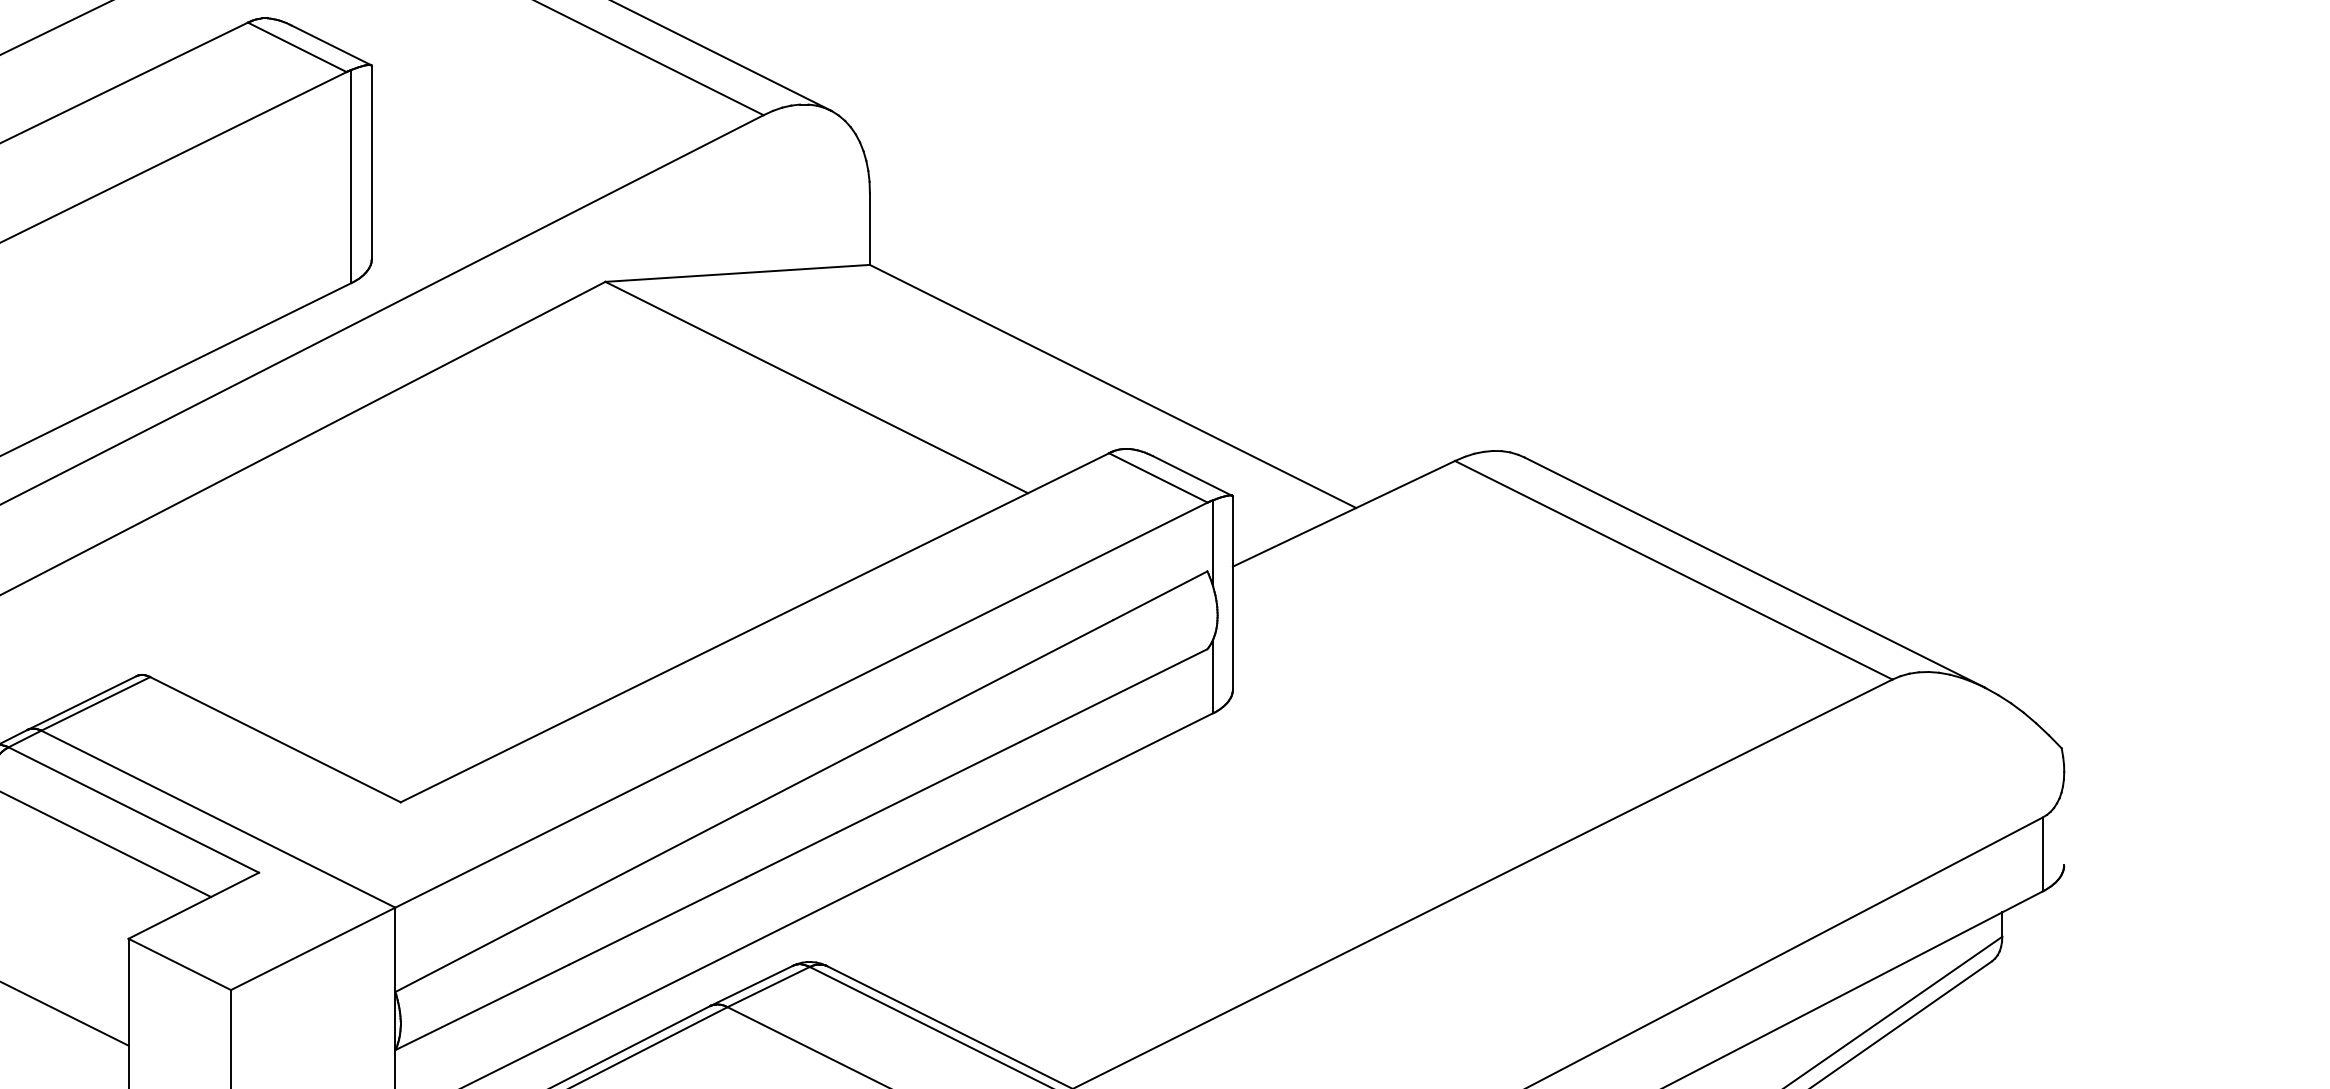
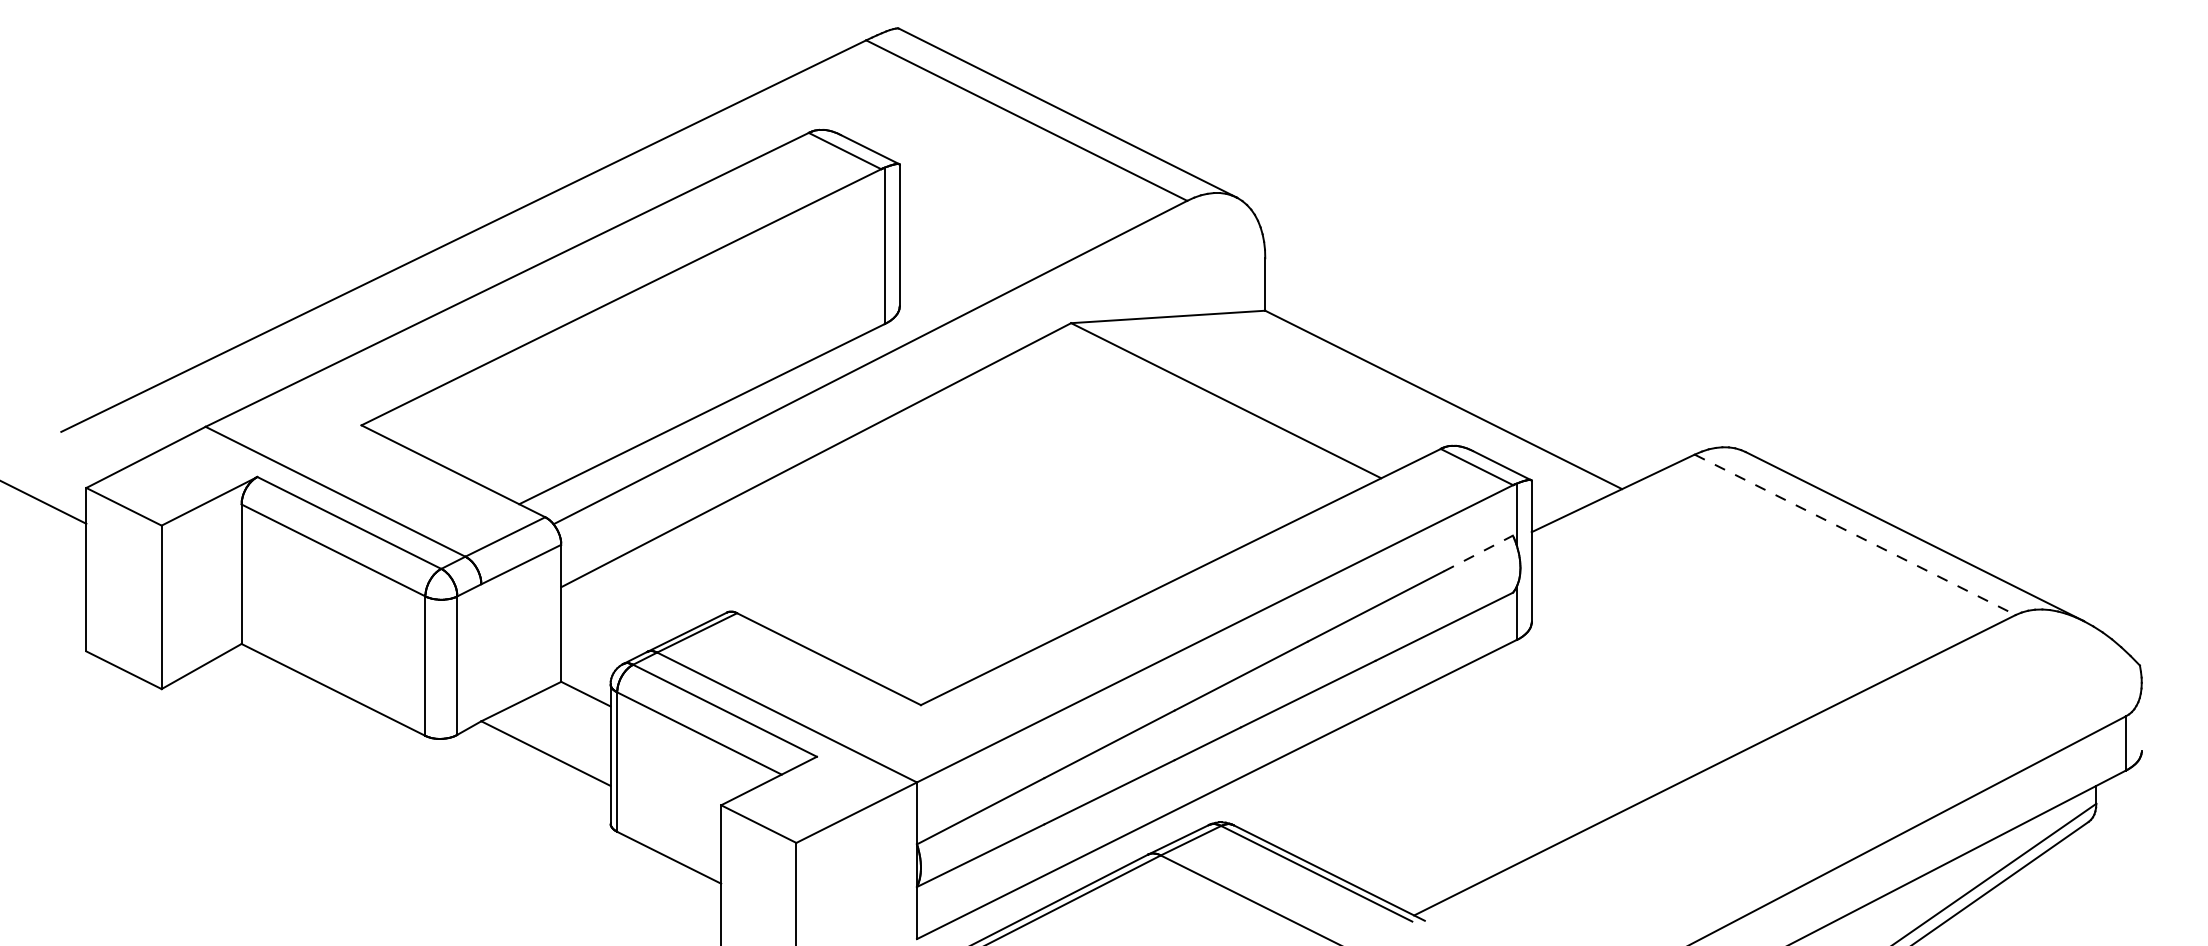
line: (1674, 571) -> (1855, 535), solid -> dashed
line: (1160, 595) -> (1478, 553), solid -> dashed

